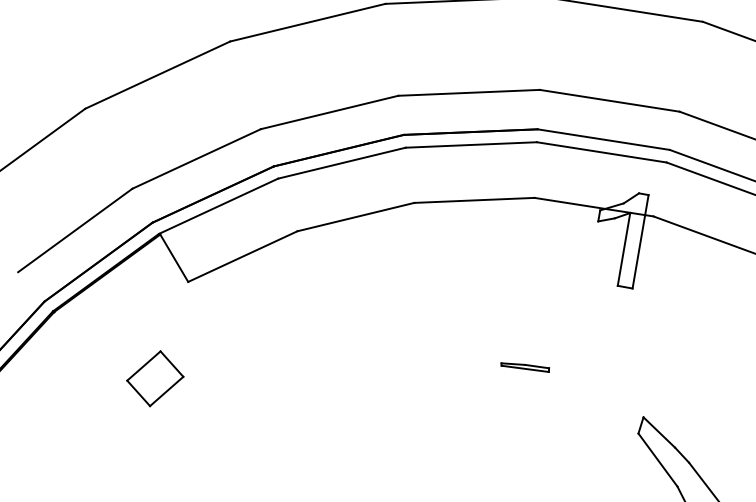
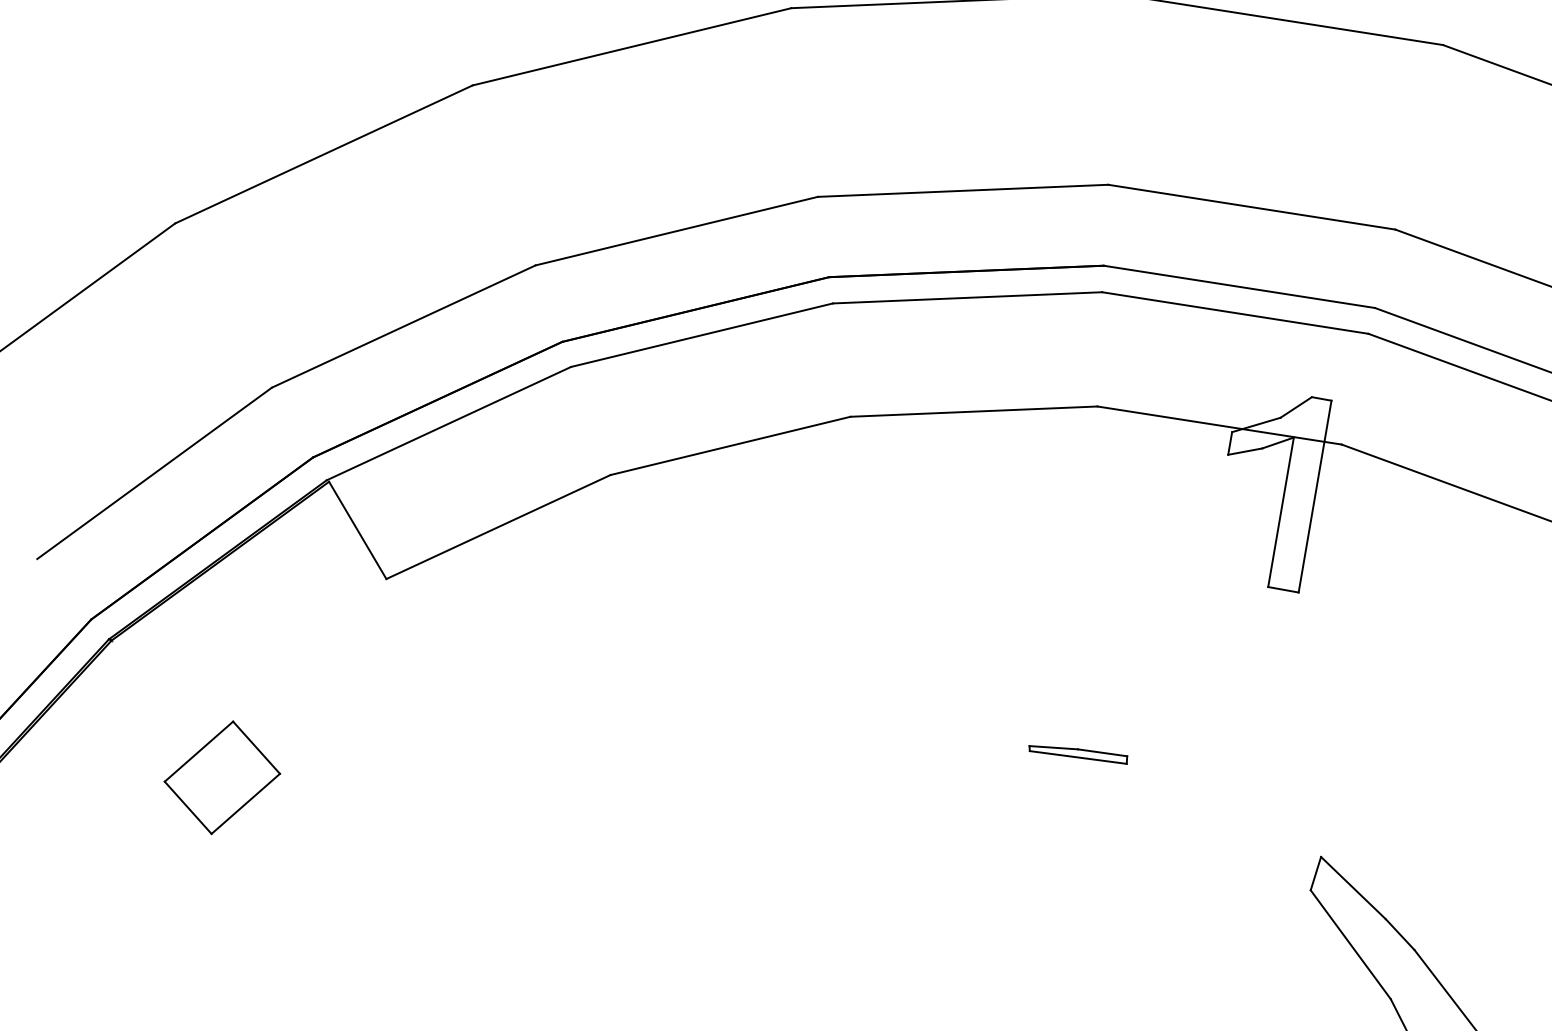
part: (155, 378) -> (222, 777), moved

